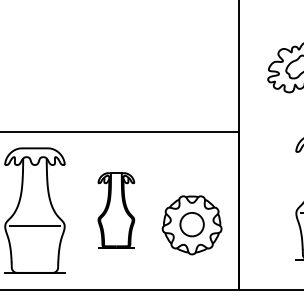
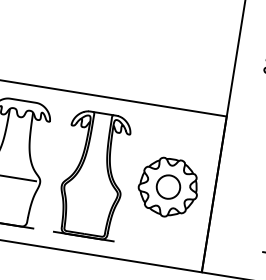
part: (116, 210) -> (93, 175), size x1.67
part: (191, 225) -> (167, 187), moved

